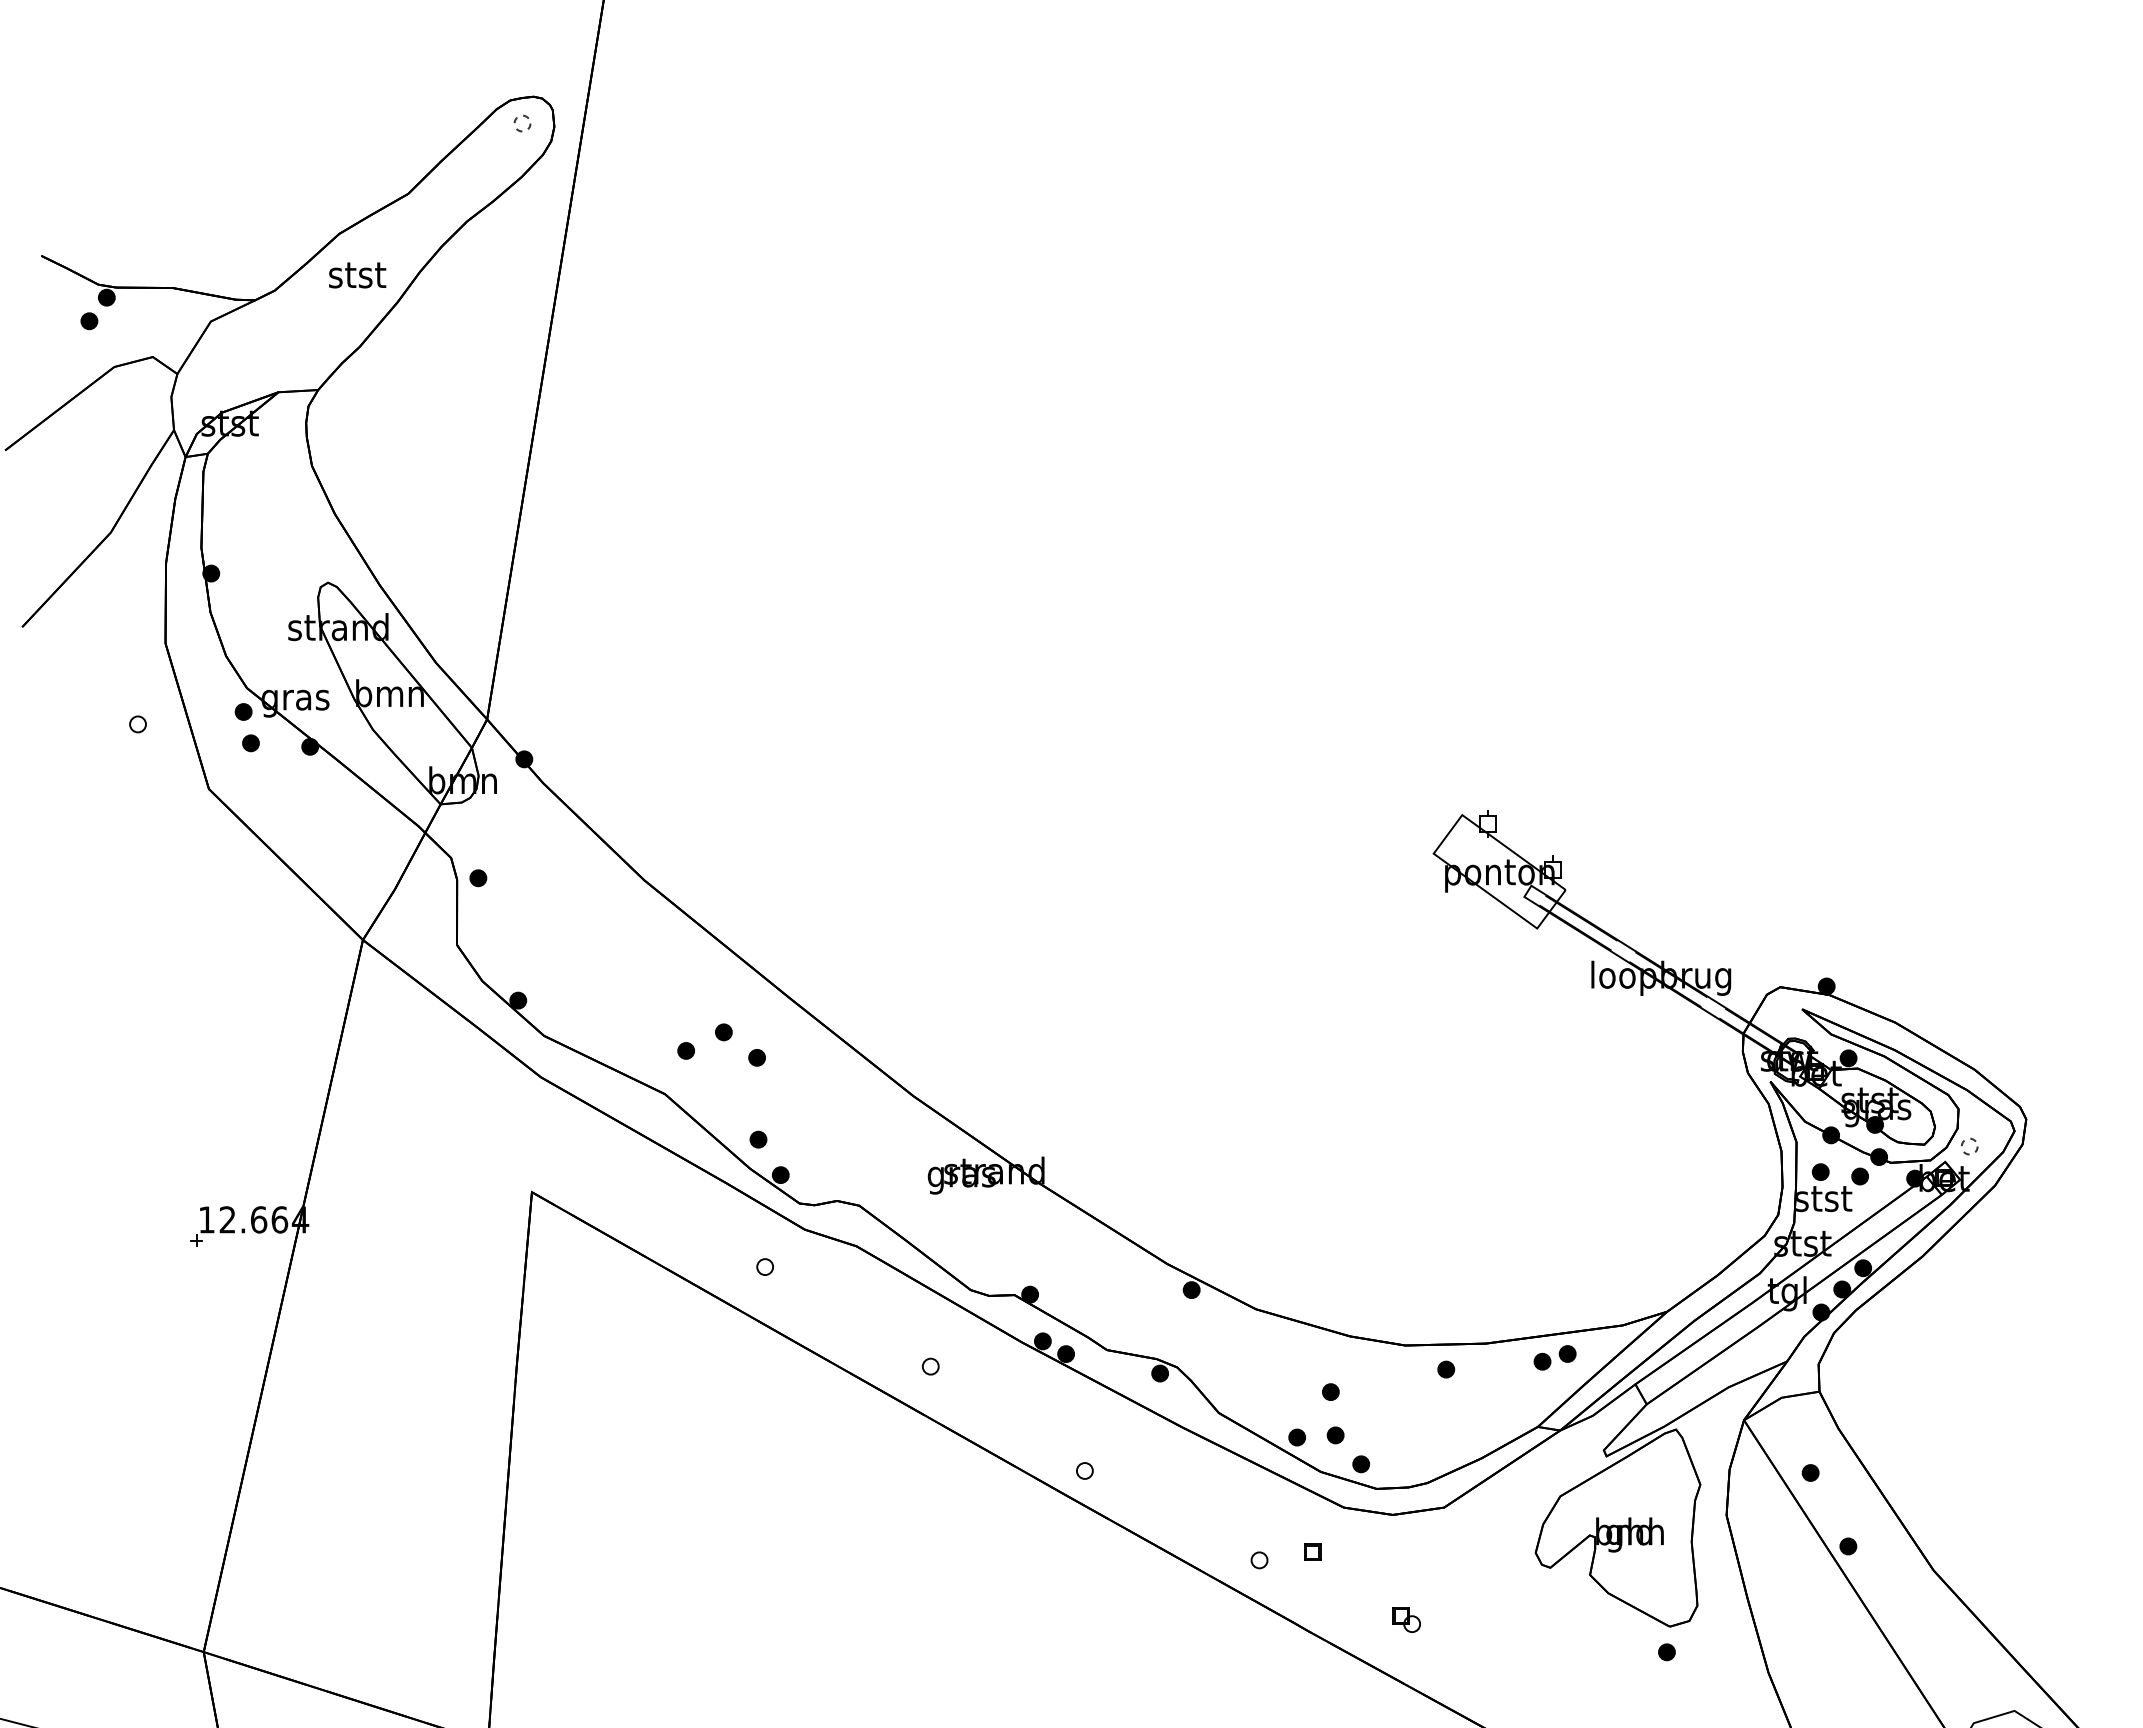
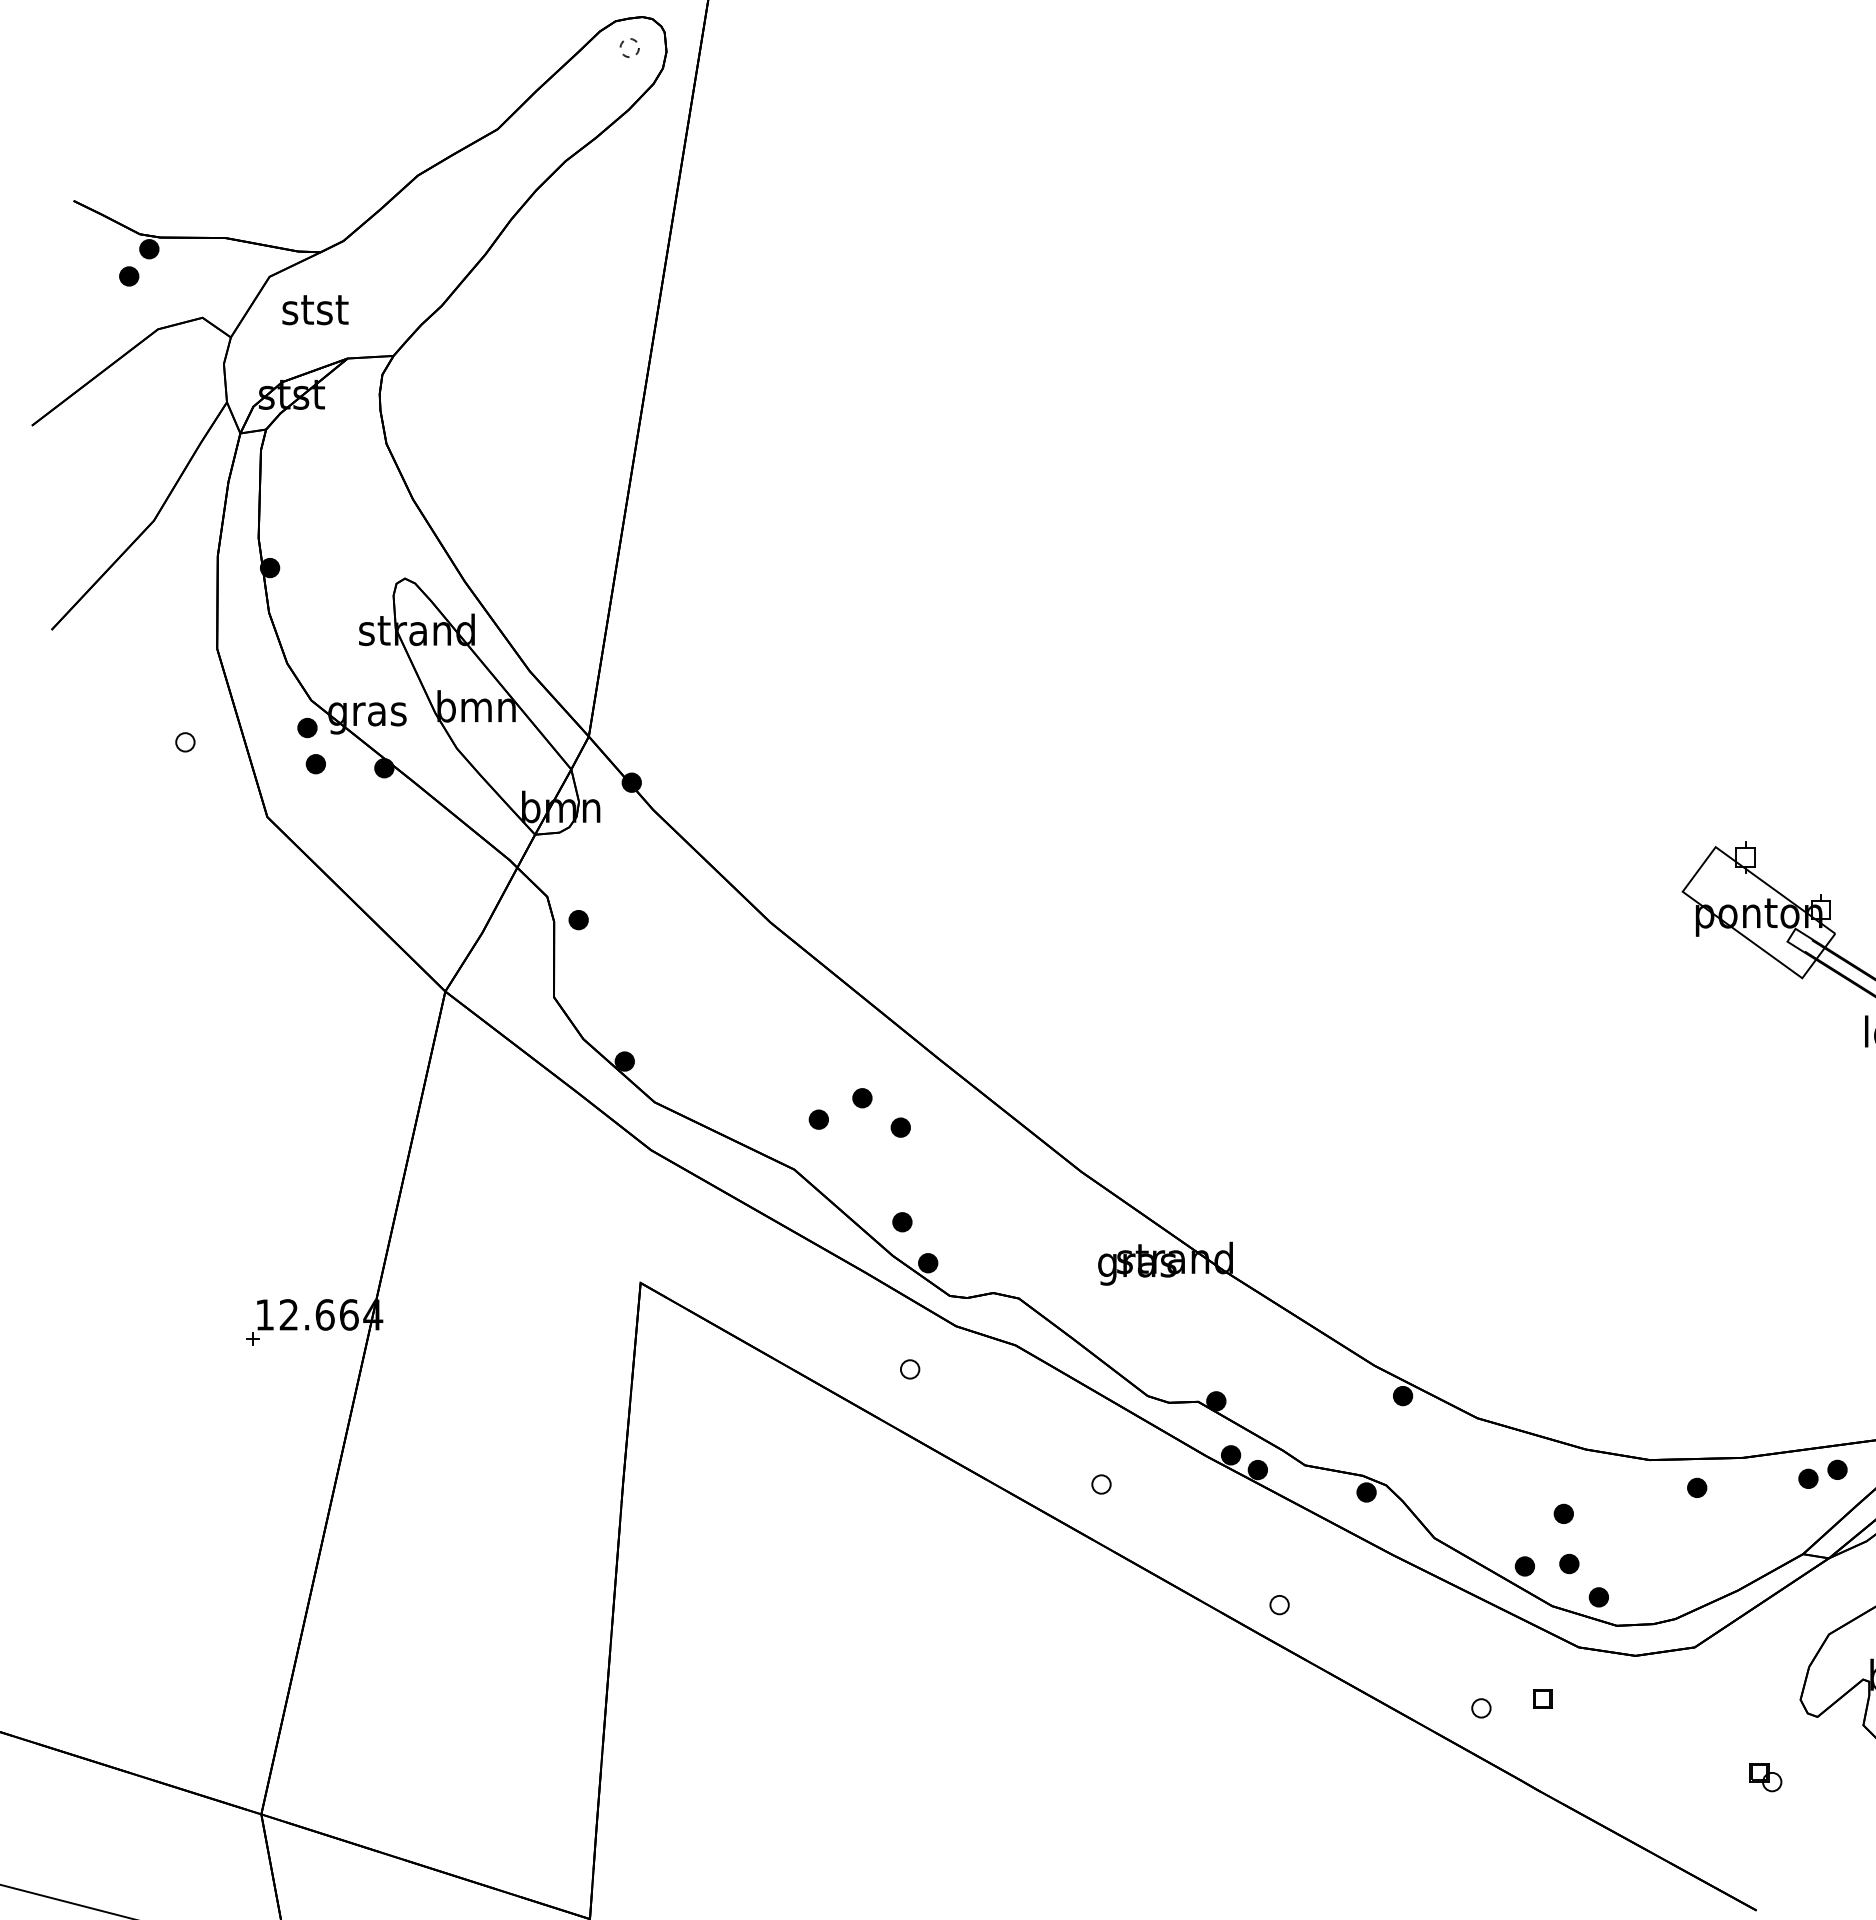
text: (357, 275) -> (315, 310), moved
part: (1406, 1619) -> (1765, 1776), moved

